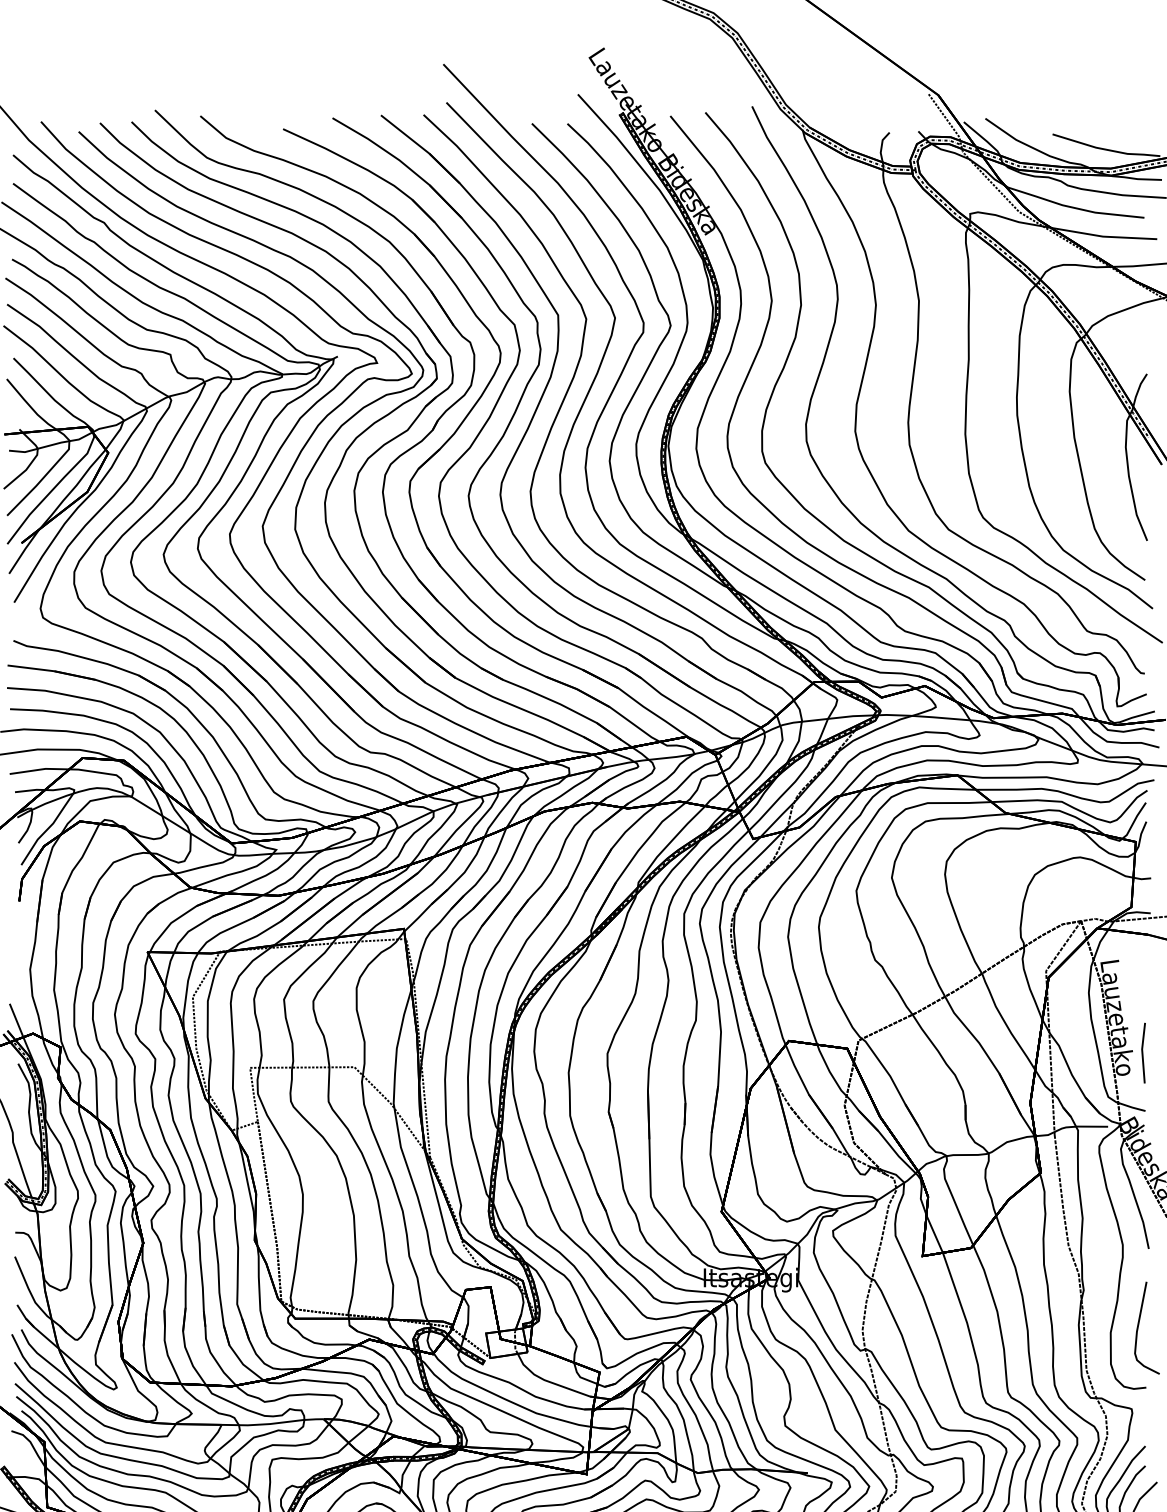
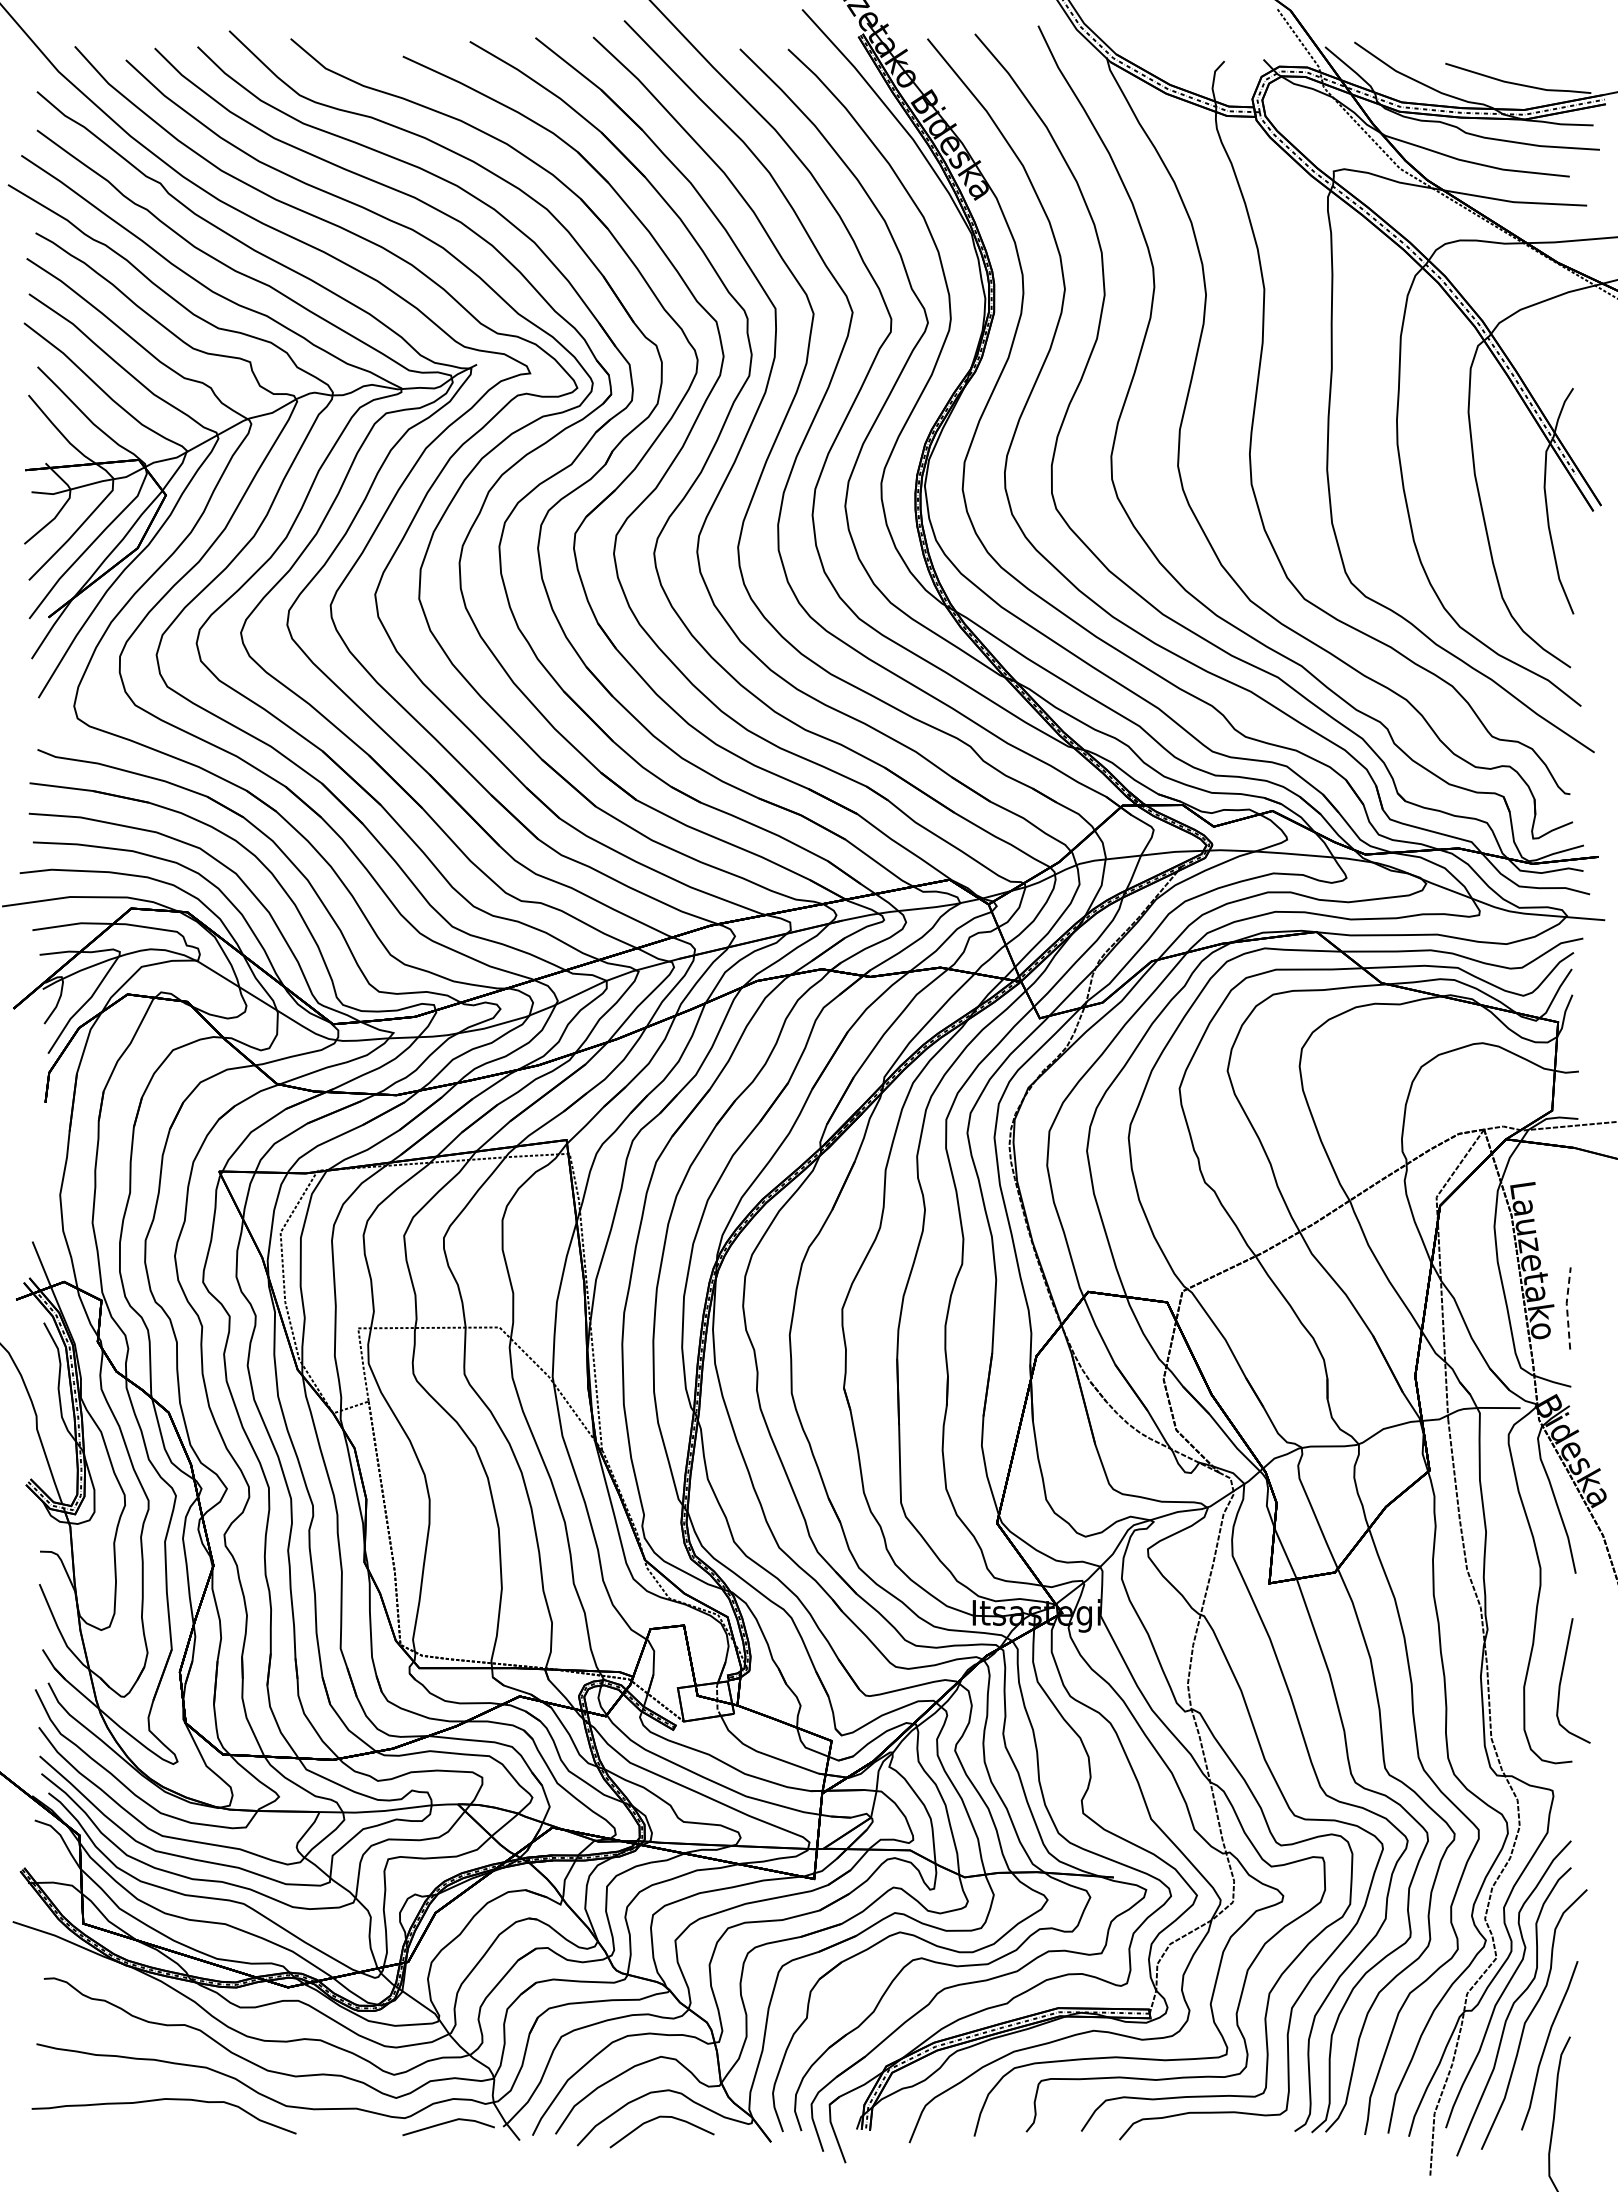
line: (1141, 1052) -> (1566, 1307), solid -> dashed

